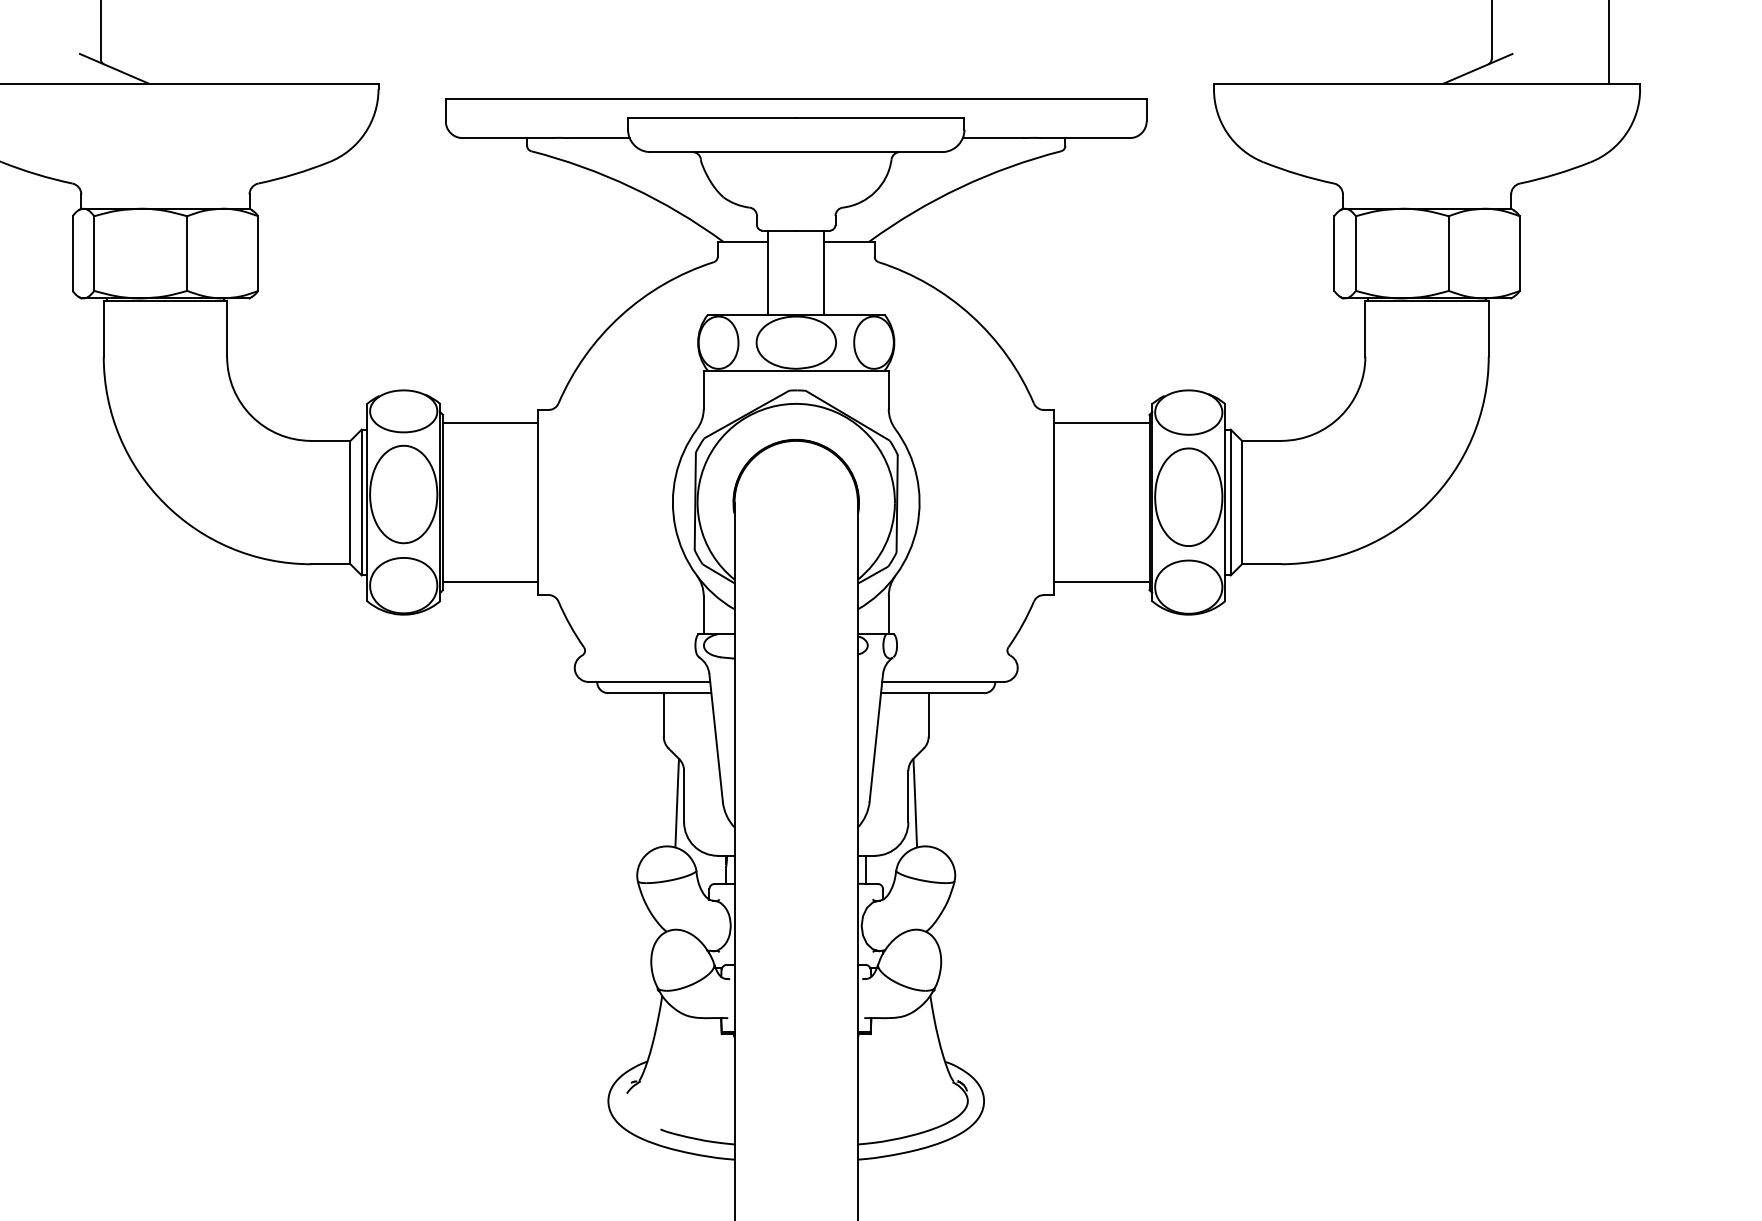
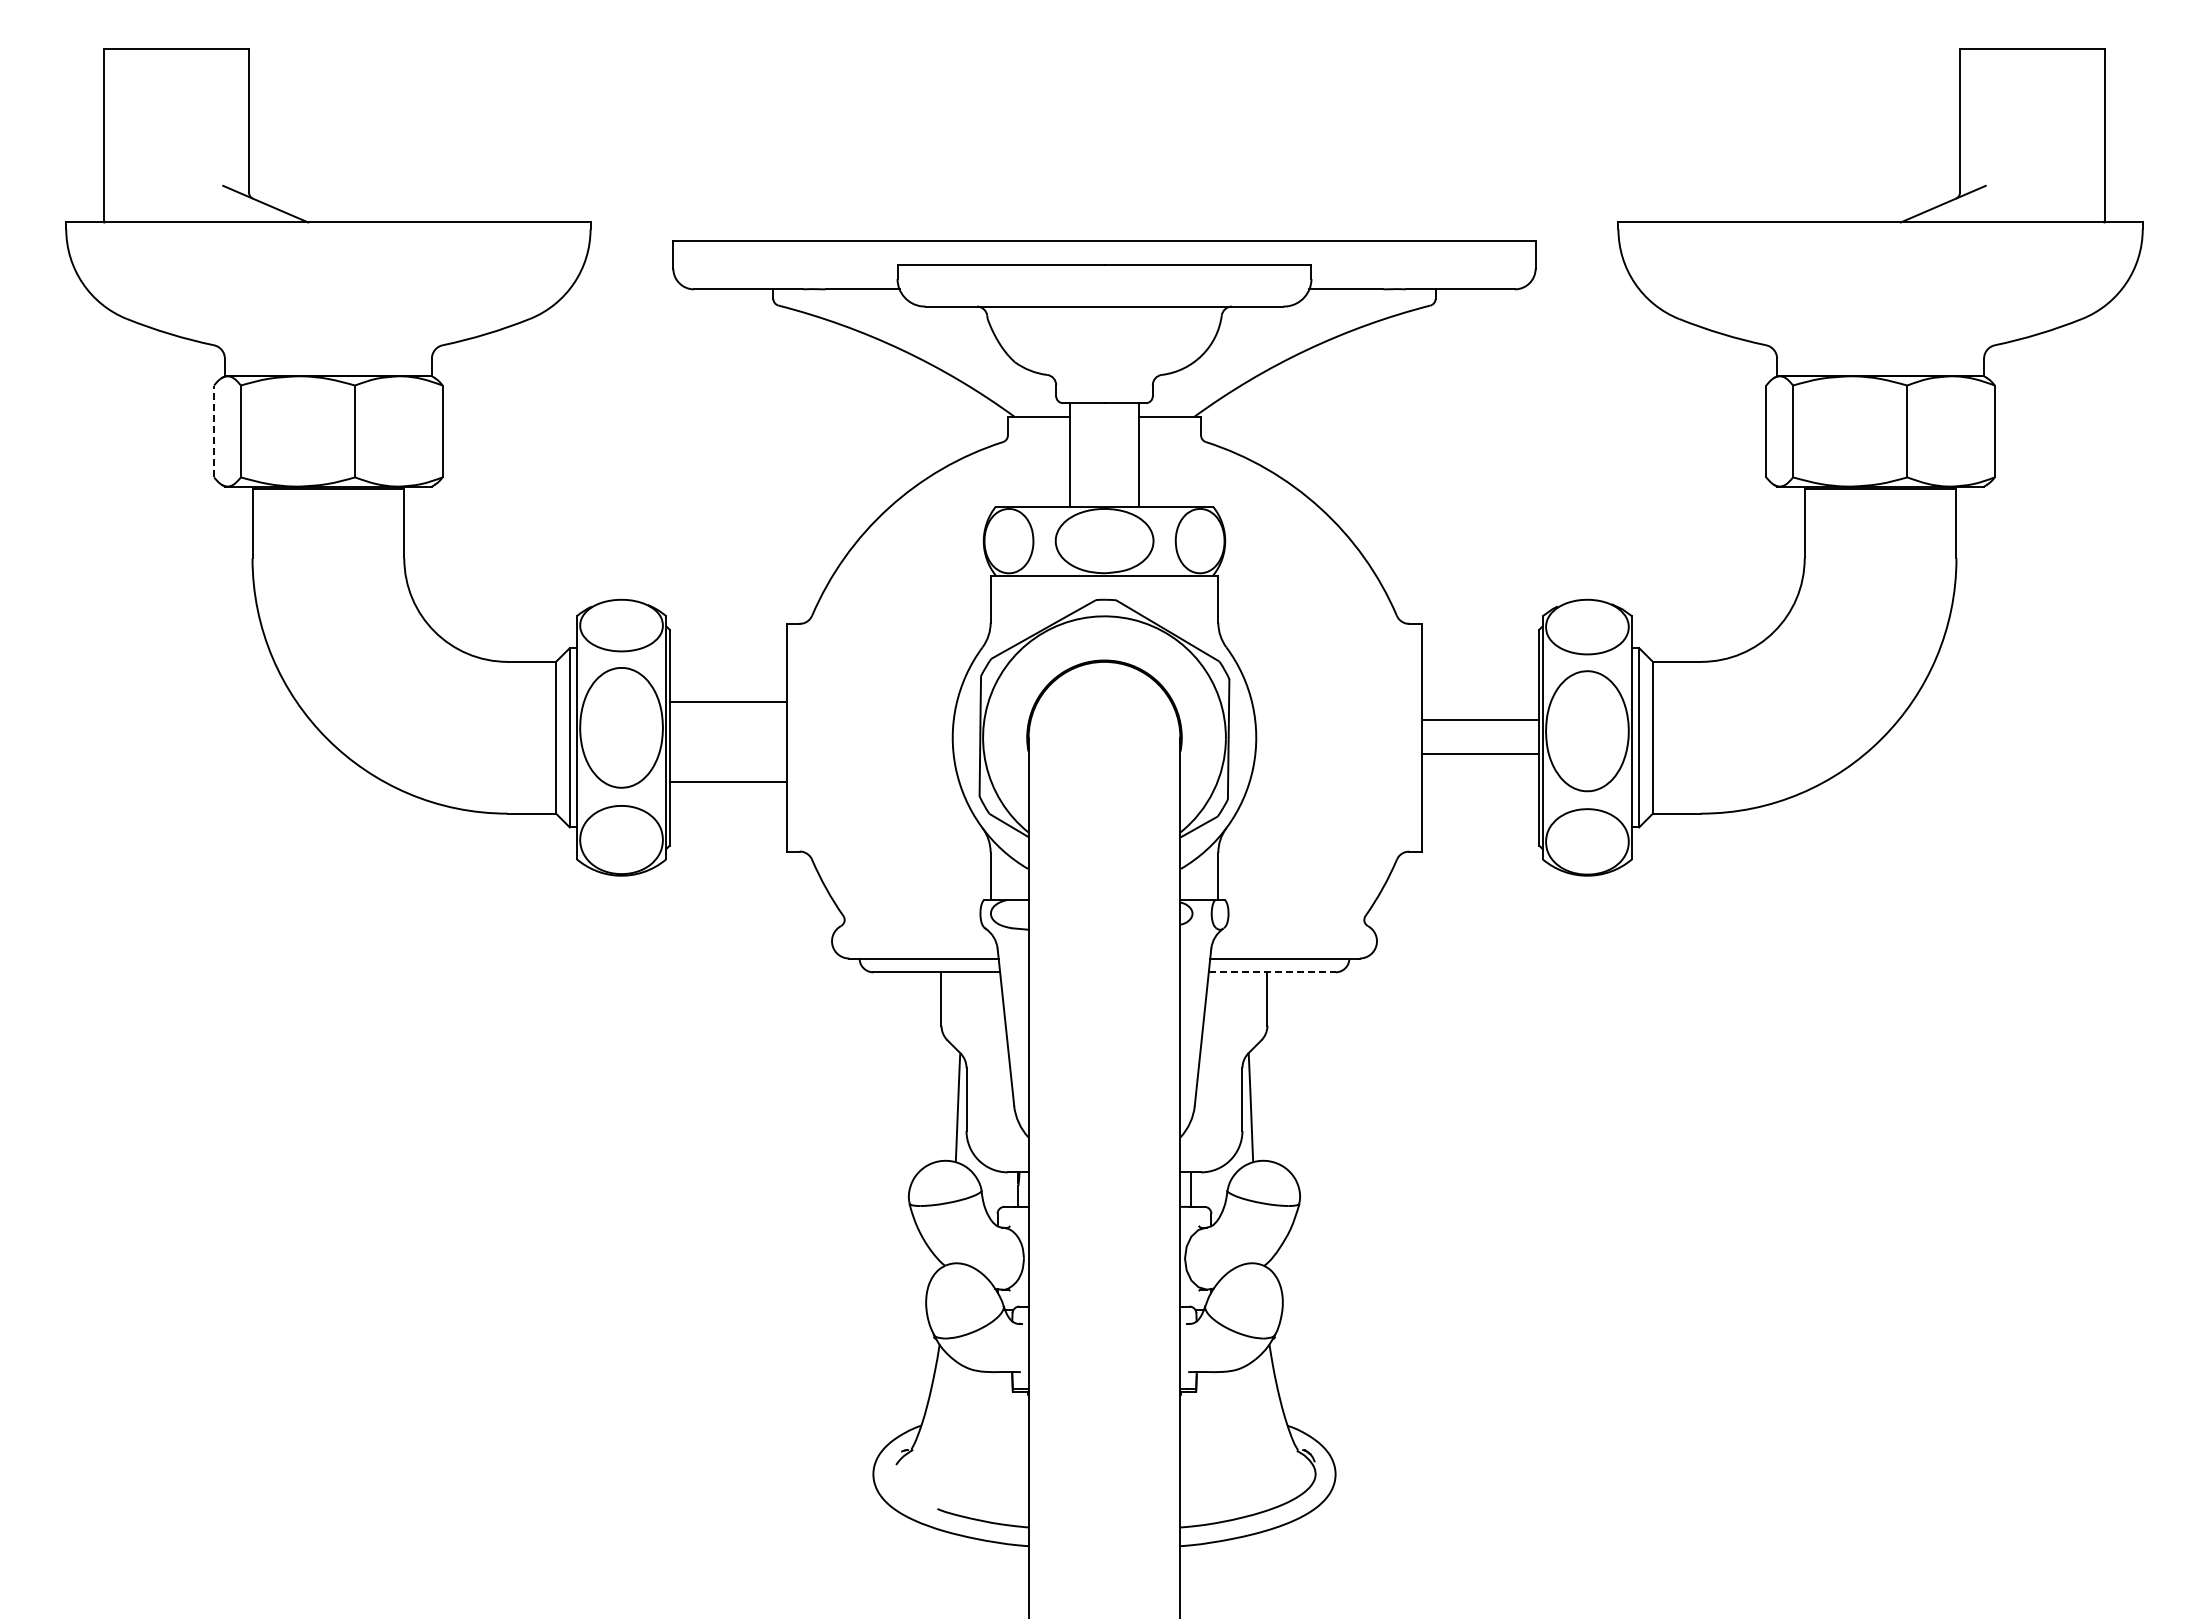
line: (72, 253) -> (214, 431), solid -> dashed
line: (490, 422) -> (728, 702), moved
line: (1101, 422) -> (1480, 720), moved
line: (490, 582) -> (728, 782), moved
line: (1101, 582) -> (1480, 754), moved
line: (932, 693) -> (1272, 972), solid -> dashed

